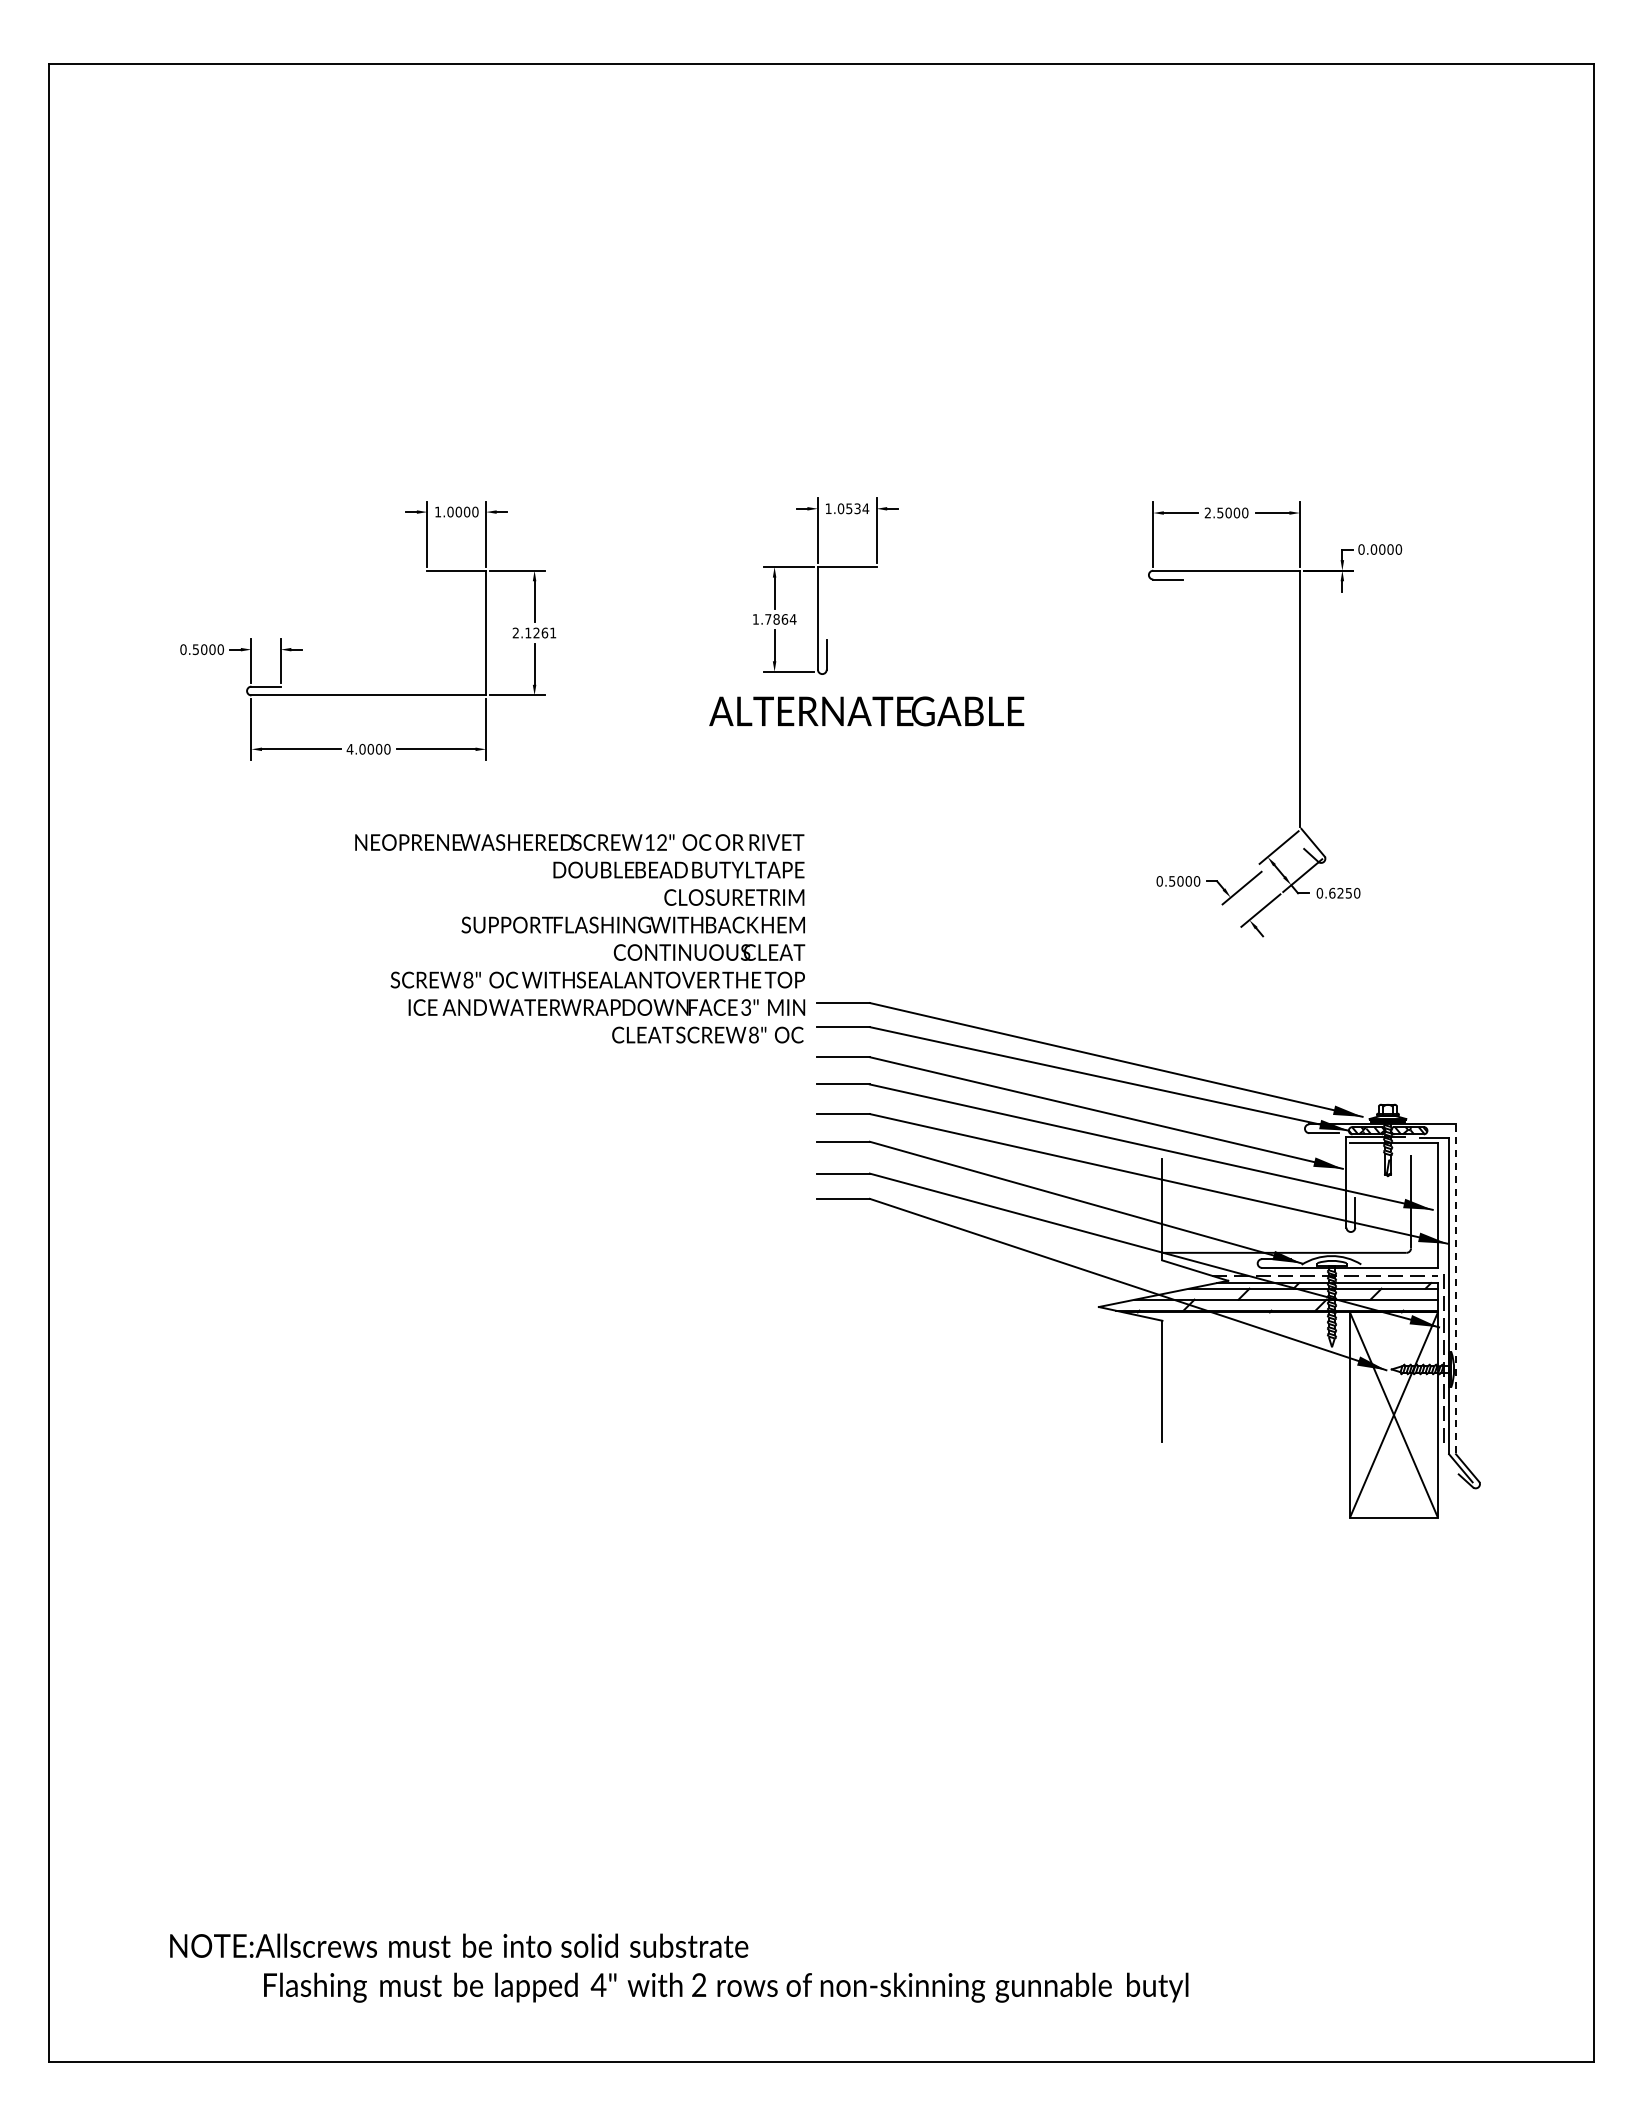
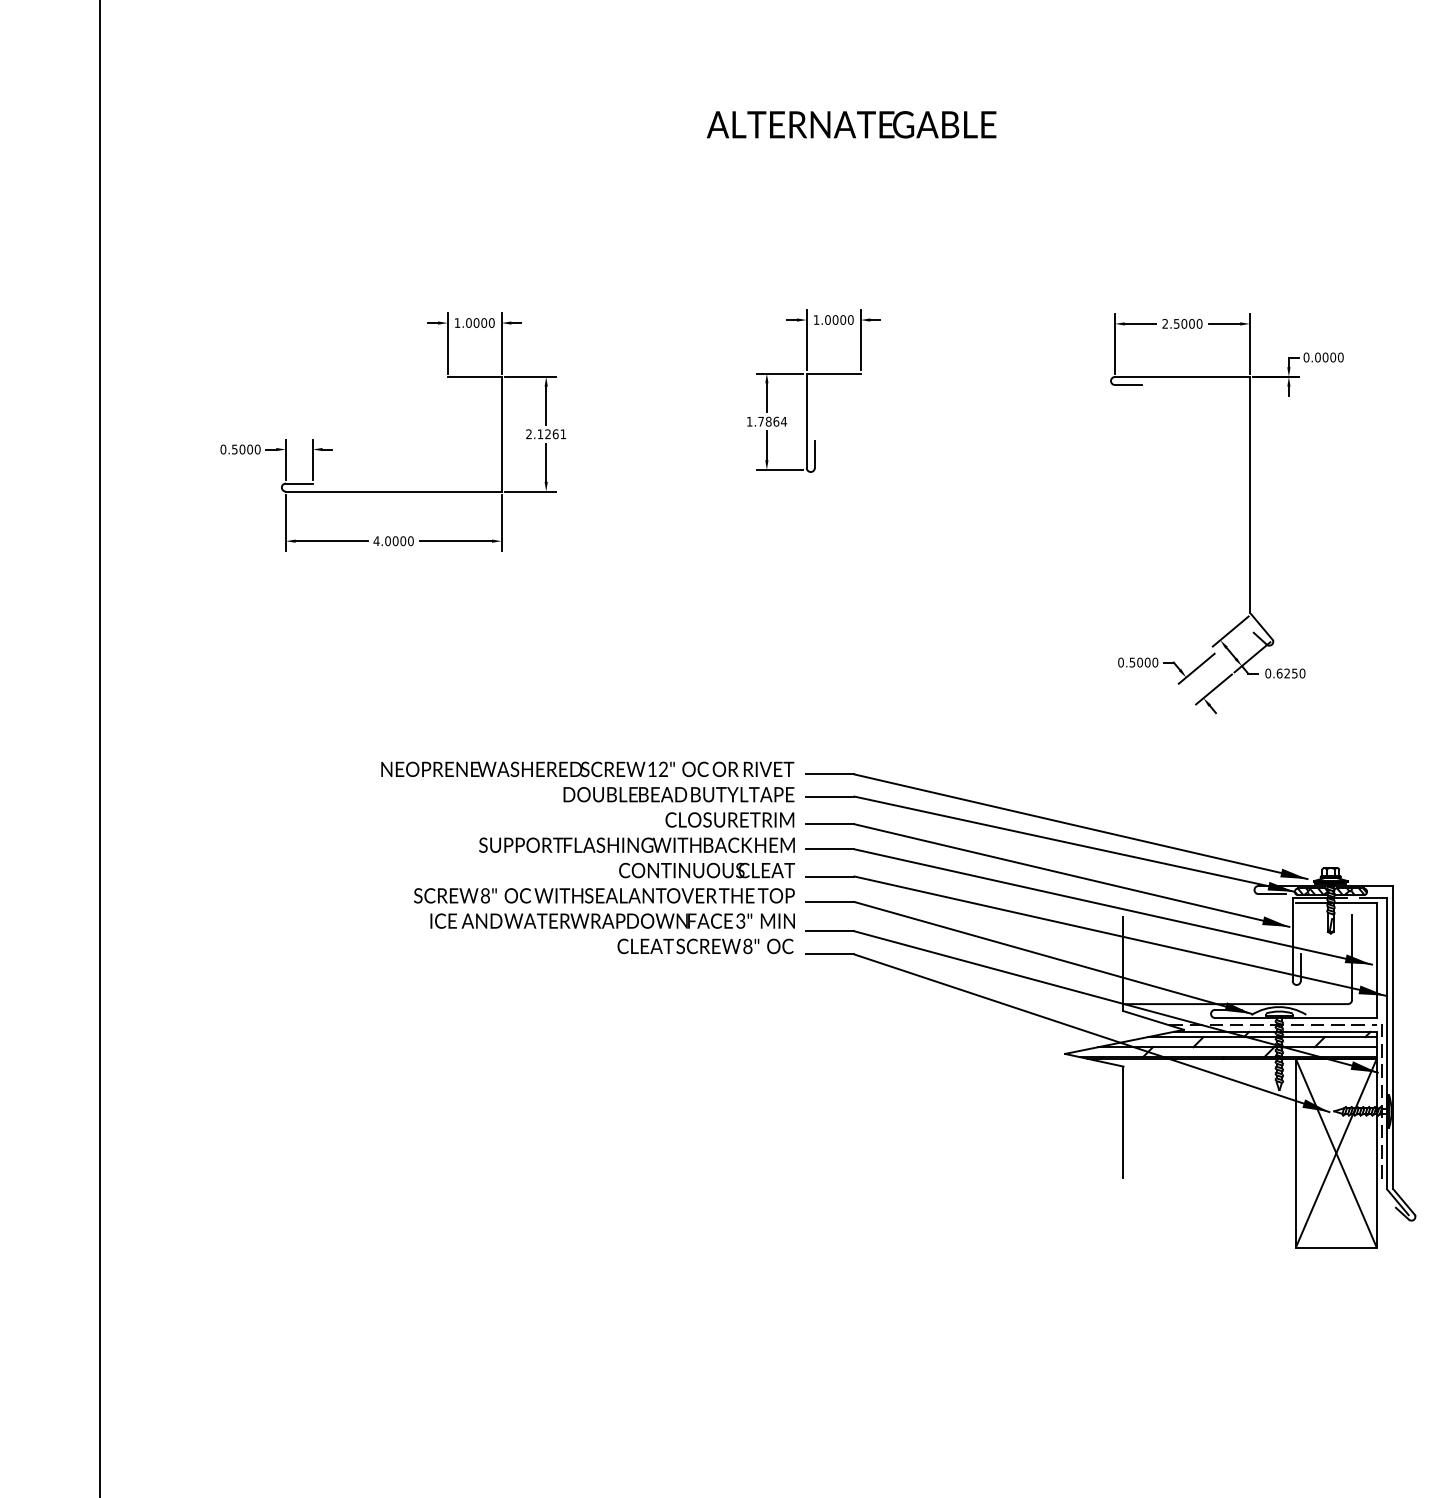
text: (857, 508) -> (843, 319), 1.0534 -> 1.0000
text: (866, 711) -> (851, 124), moved
text: (580, 938) -> (588, 857), moved
line: (1456, 1289) -> (1393, 1037), dashed -> solid

